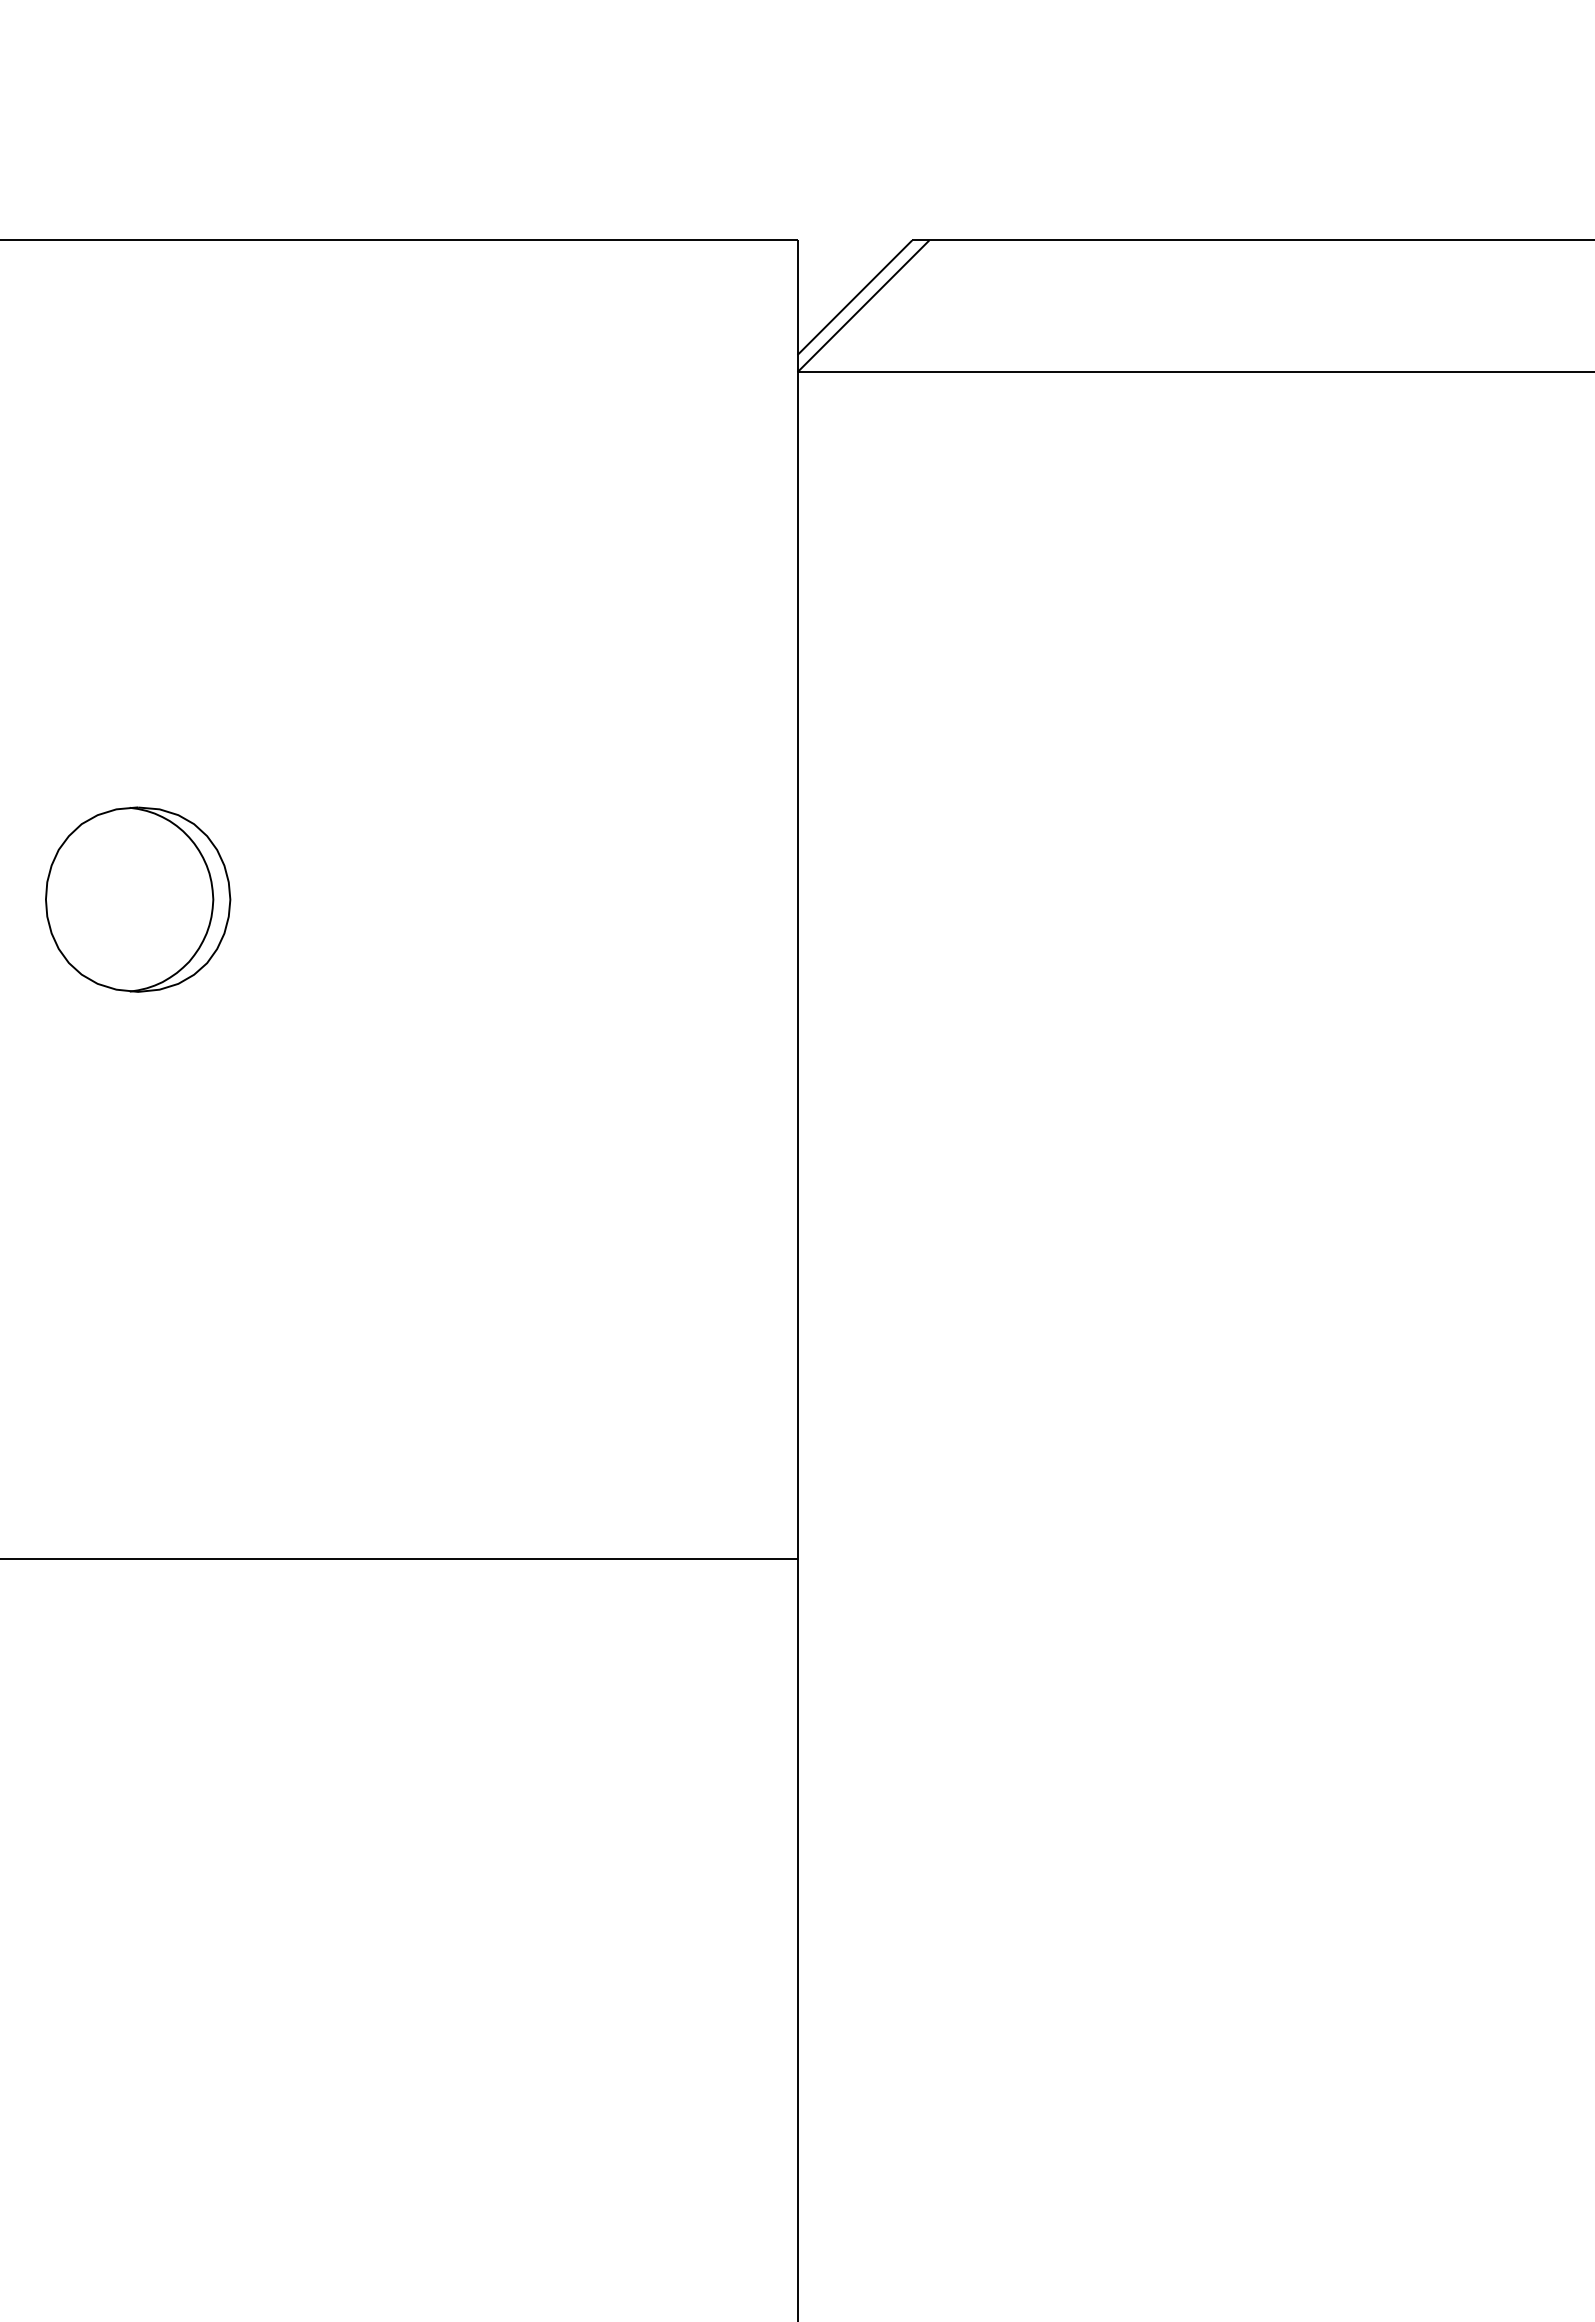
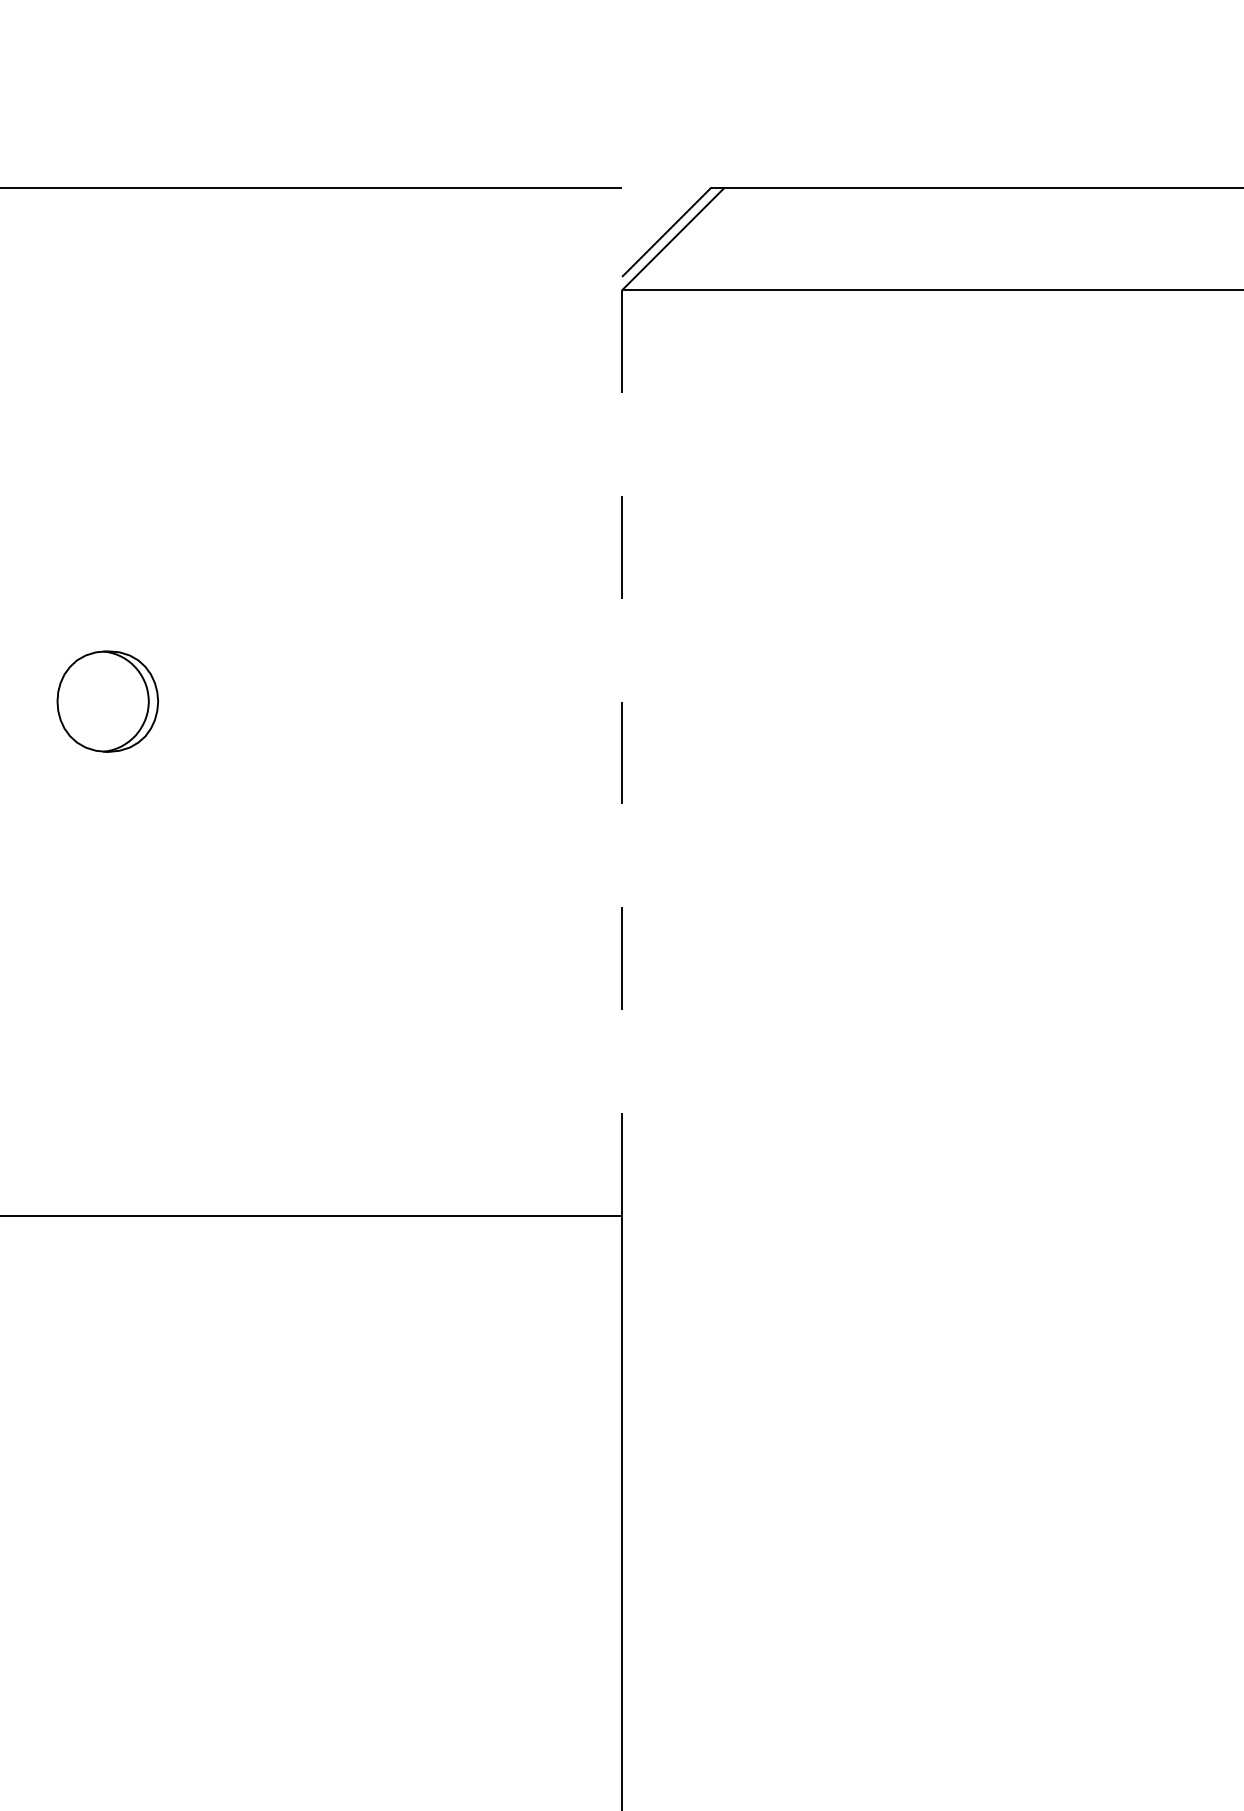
part: (138, 899) -> (108, 701), size x0.7
line: (797, 899) -> (622, 701), solid -> dashed

